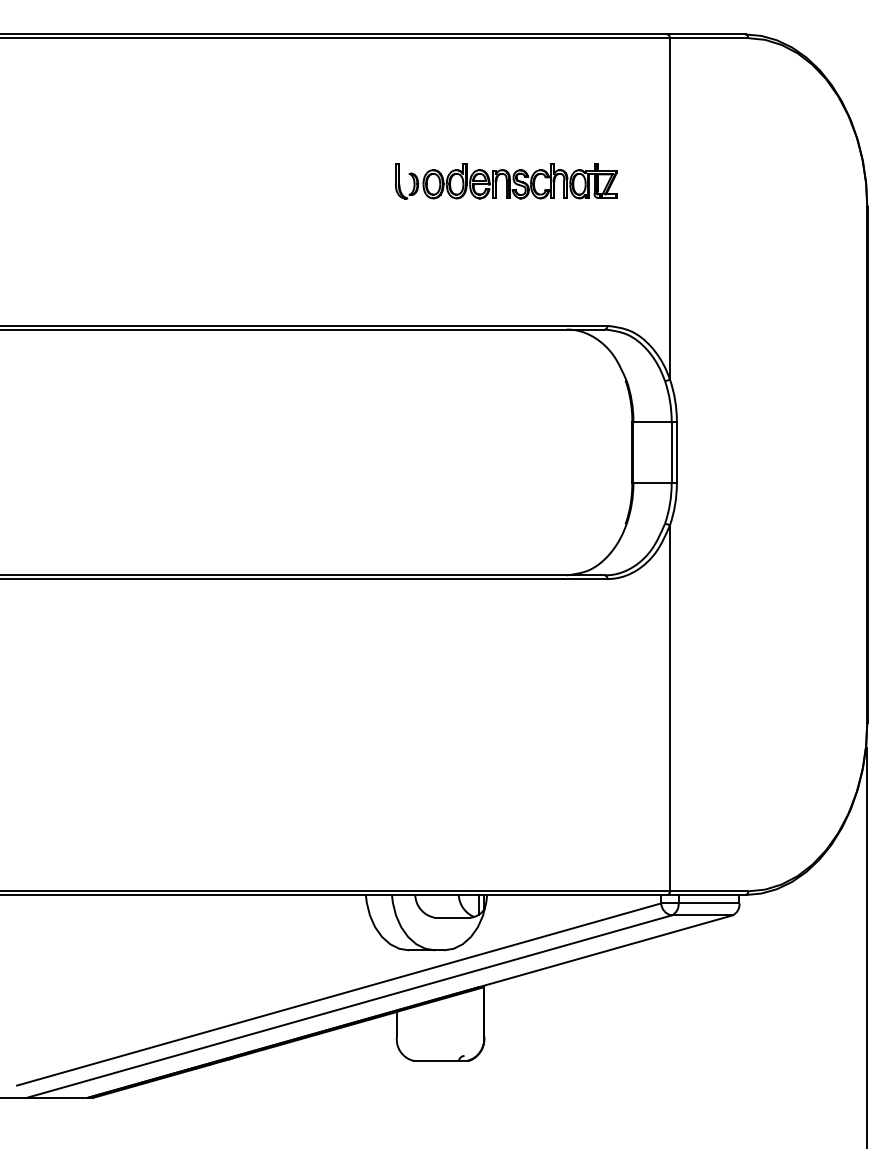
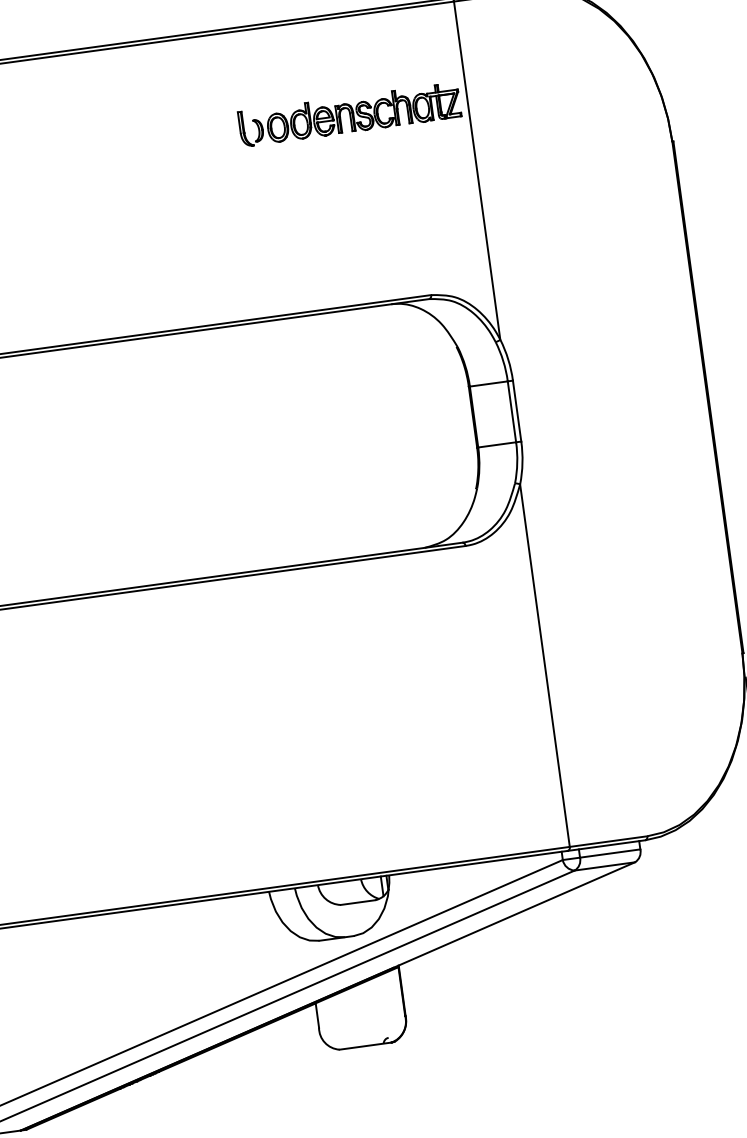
part: (506, 181) -> (350, 115), moved

